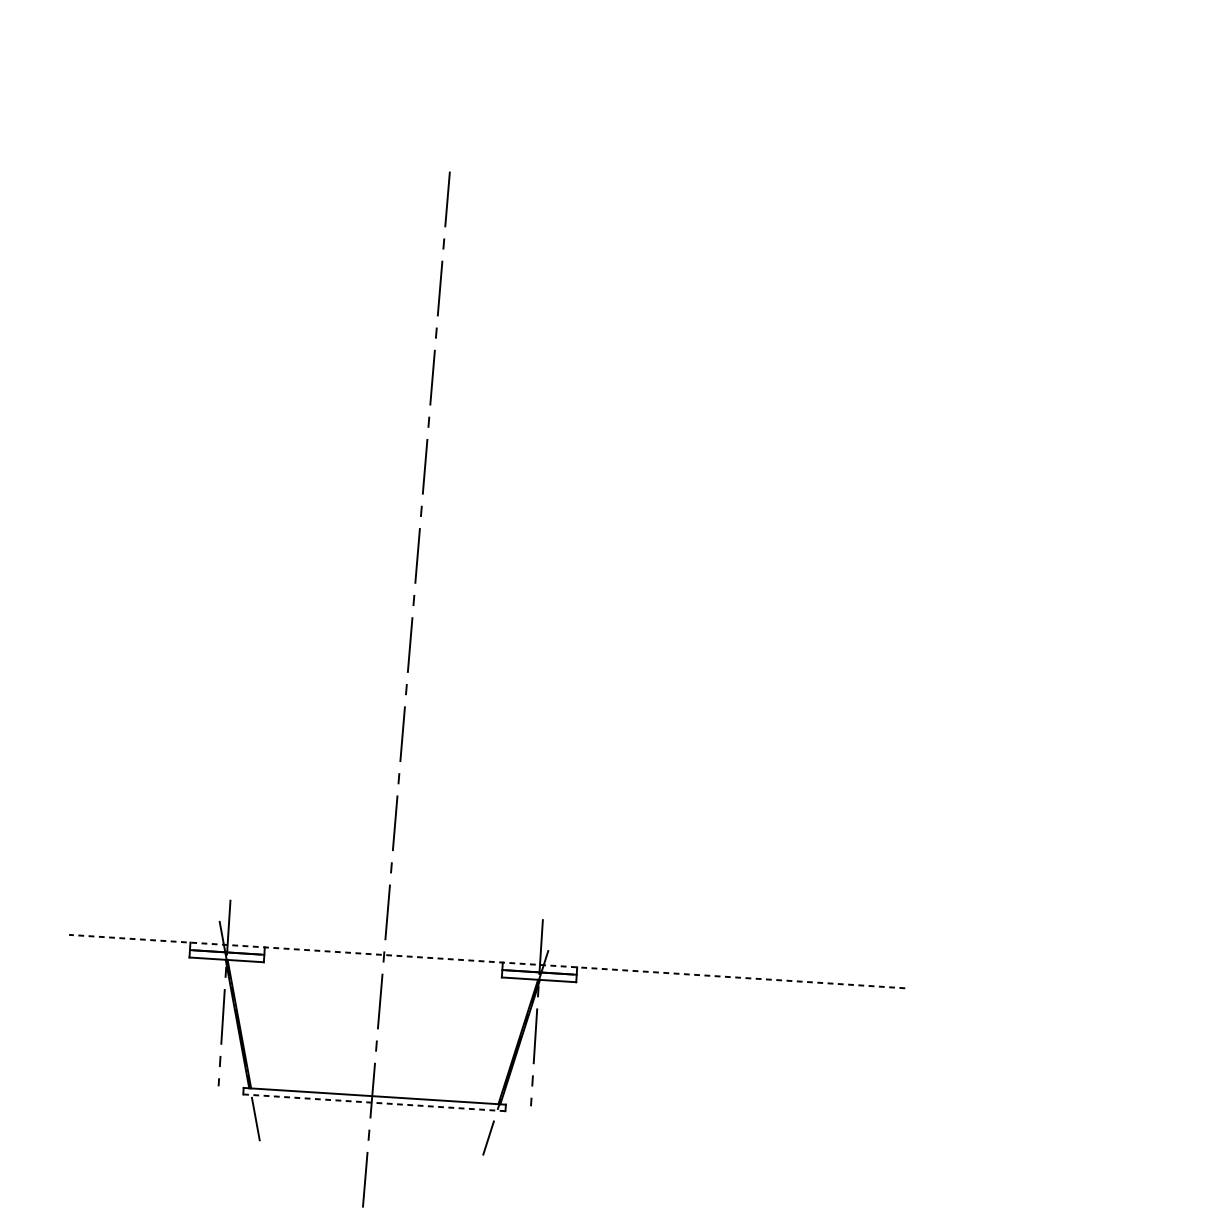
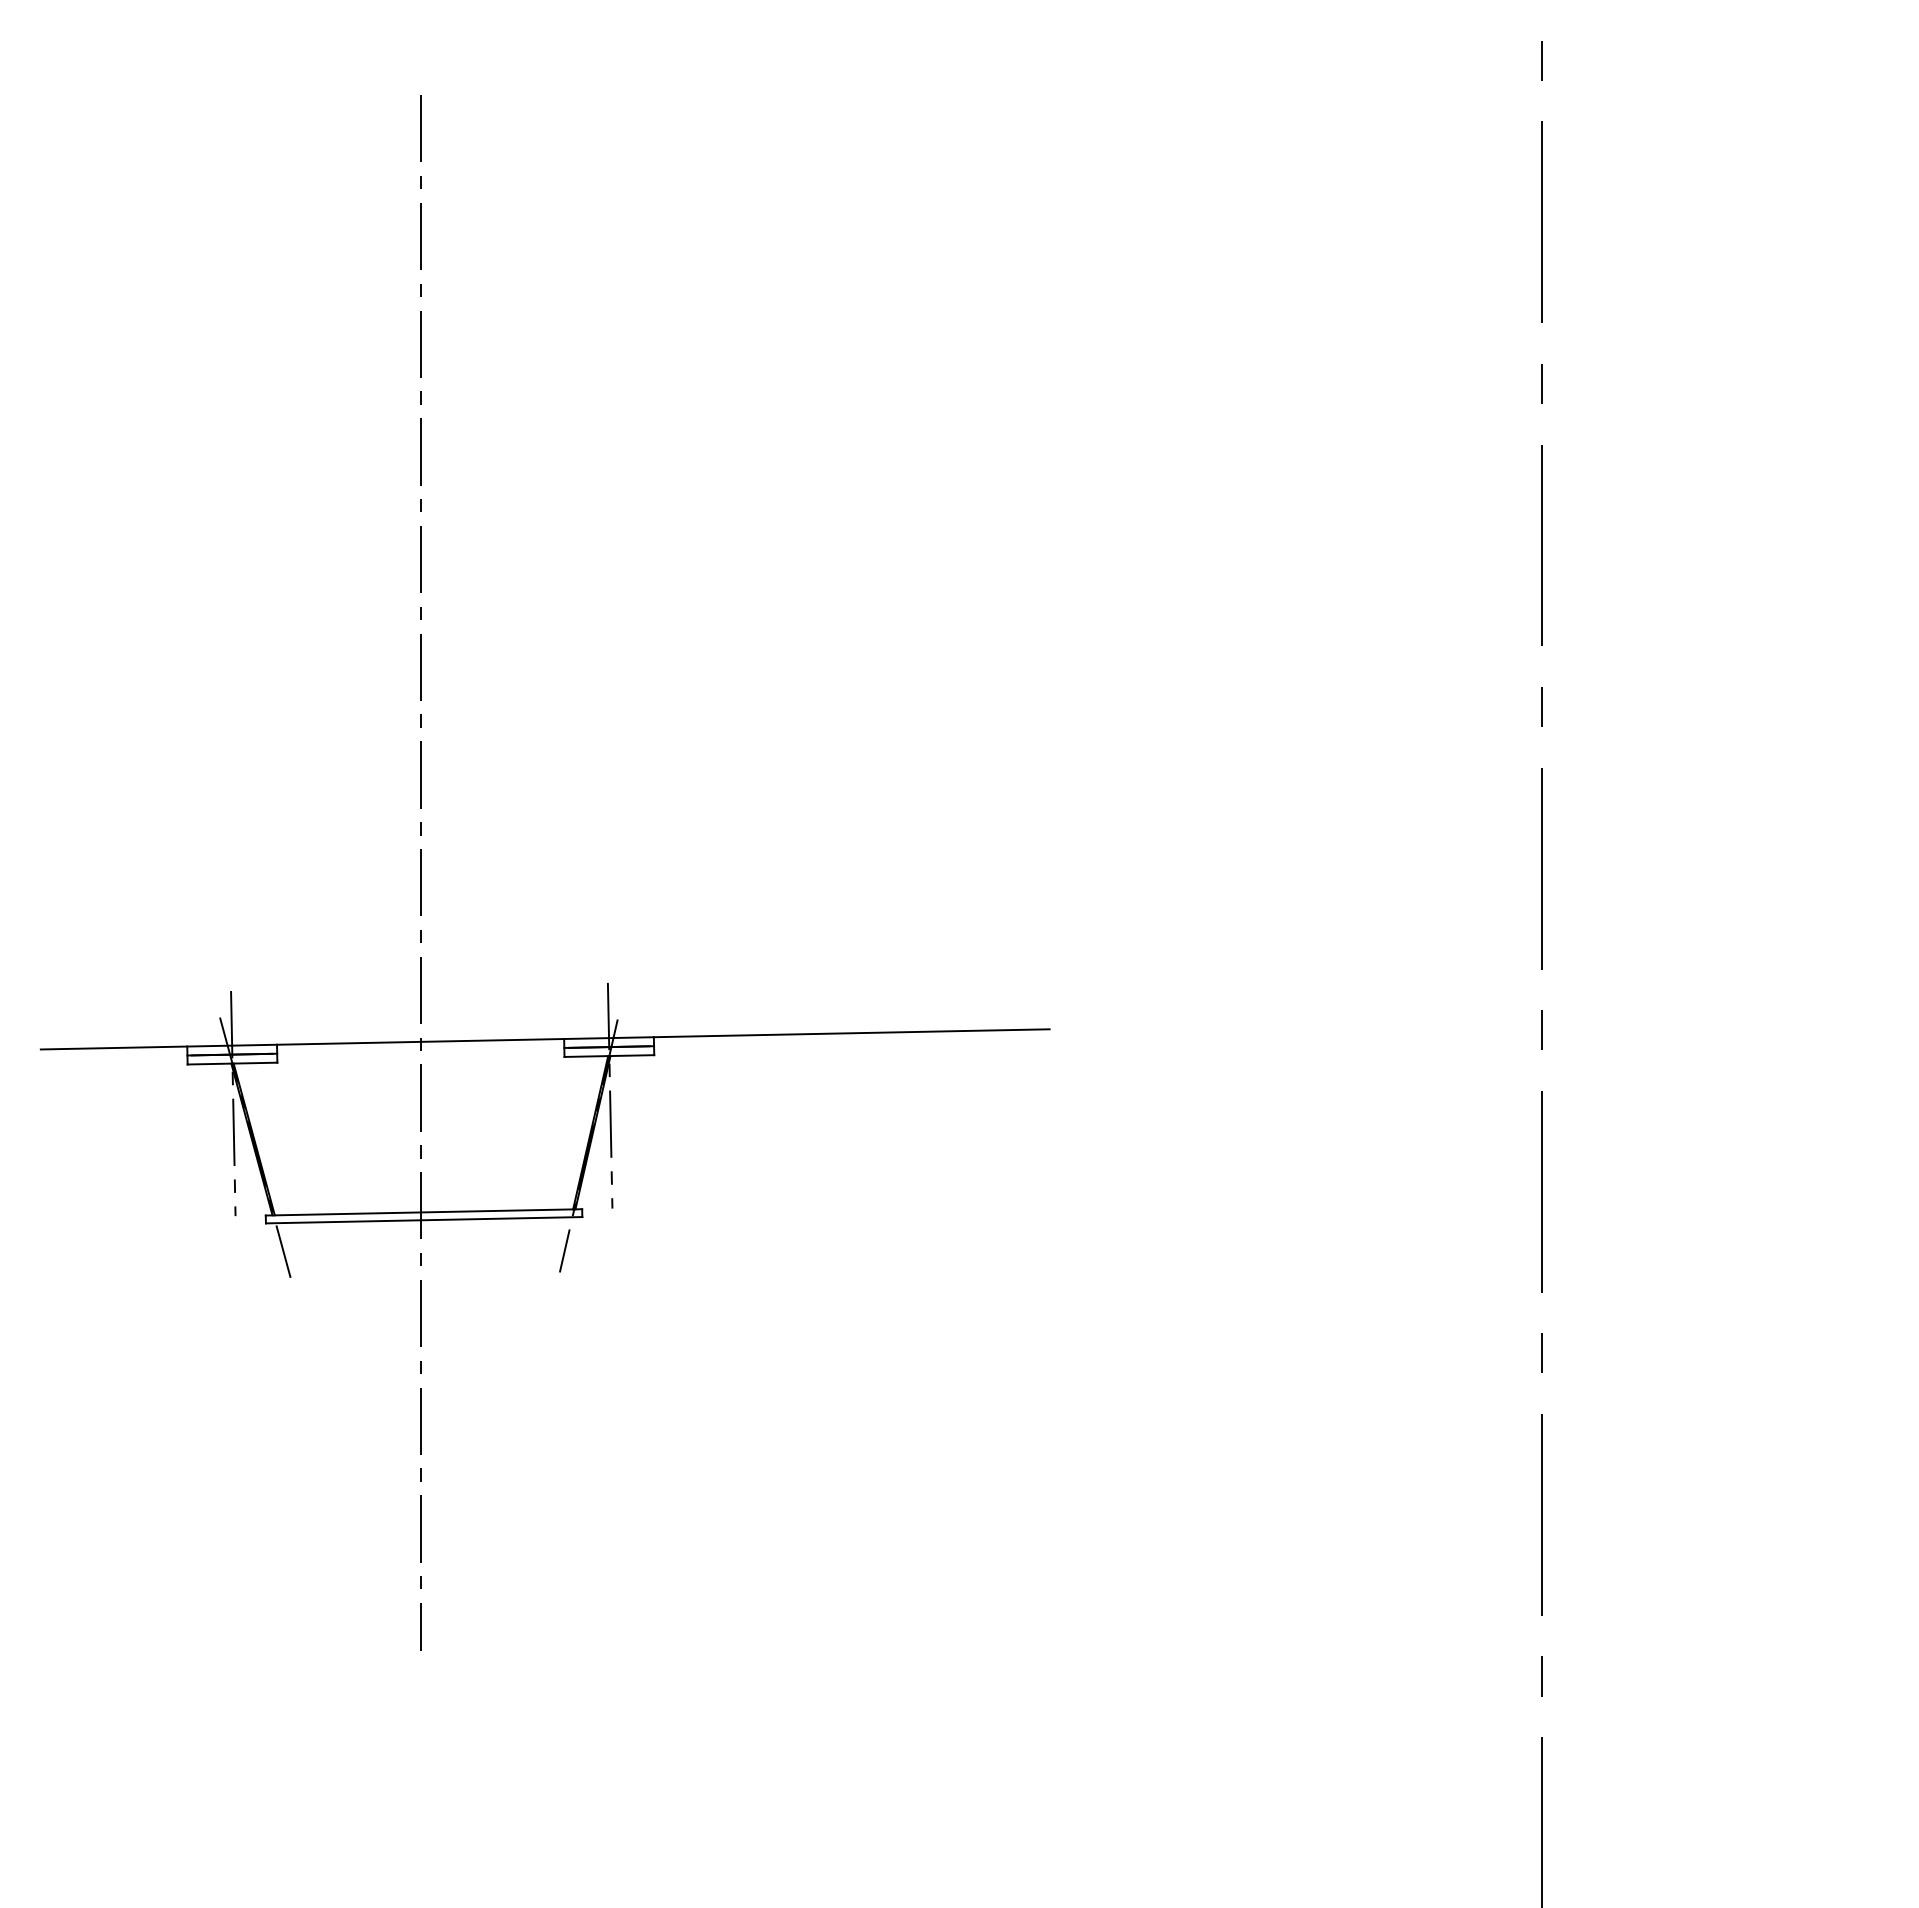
line: (487, 961) -> (545, 1039), dashed -> solid
line: (373, 1102) -> (423, 1220), dashed -> solid

